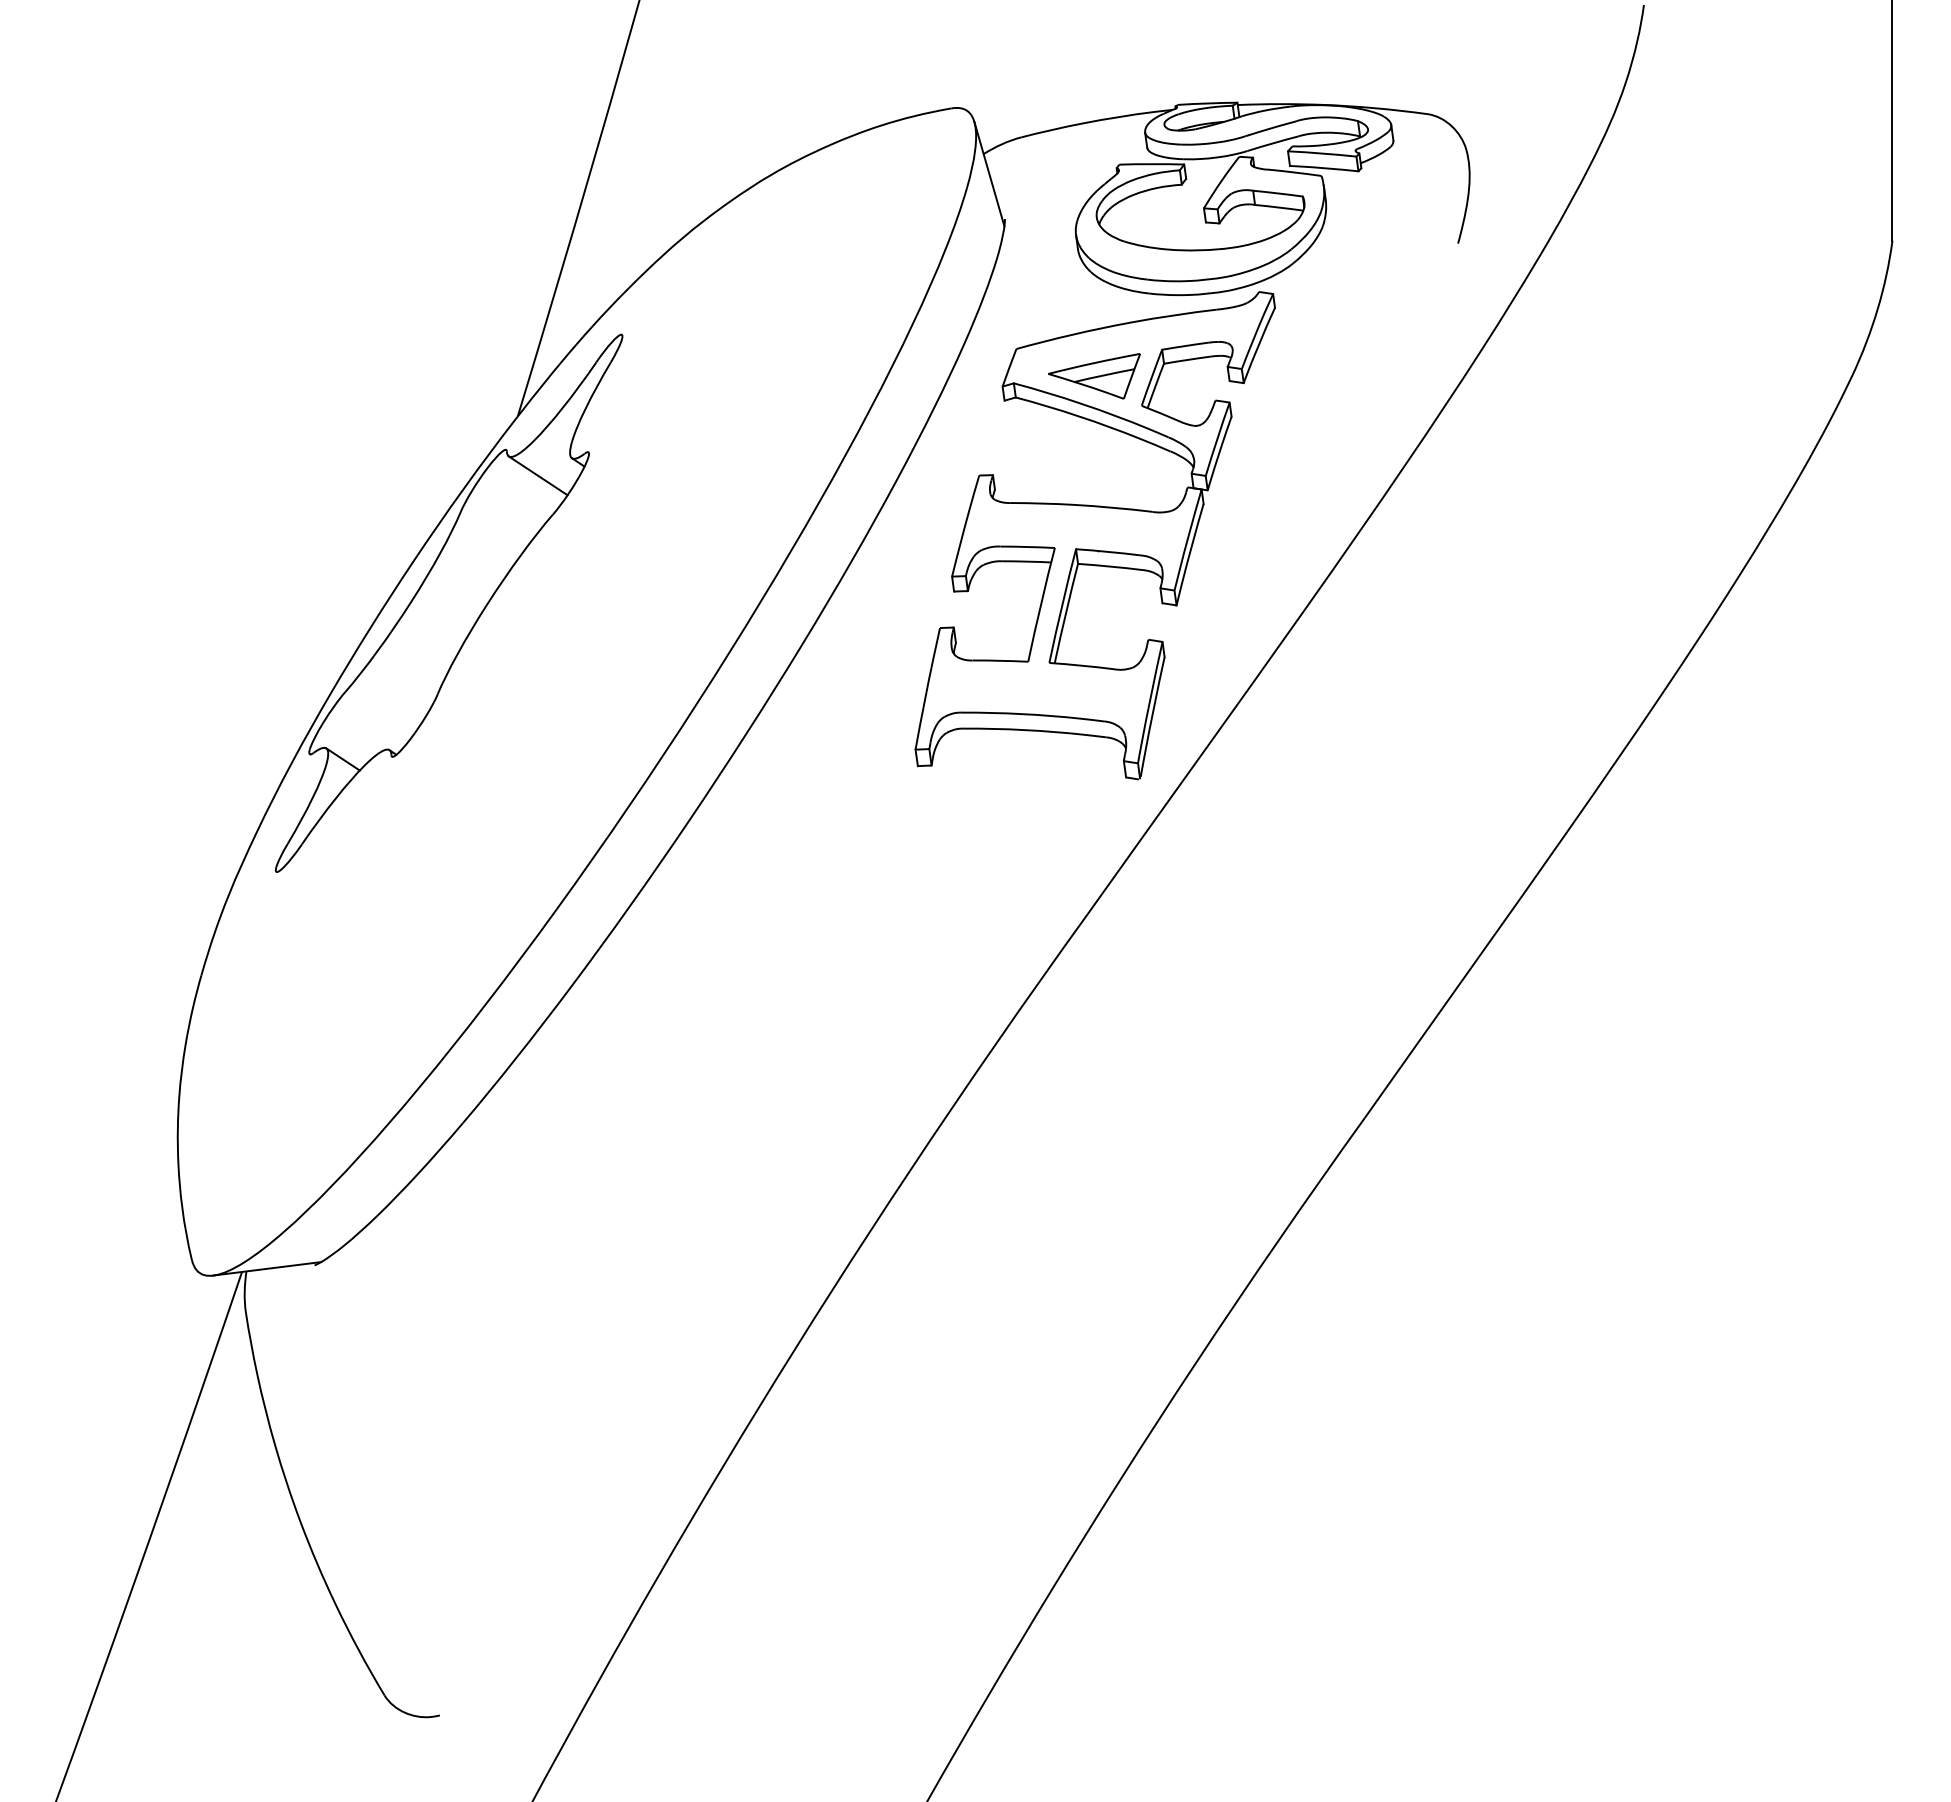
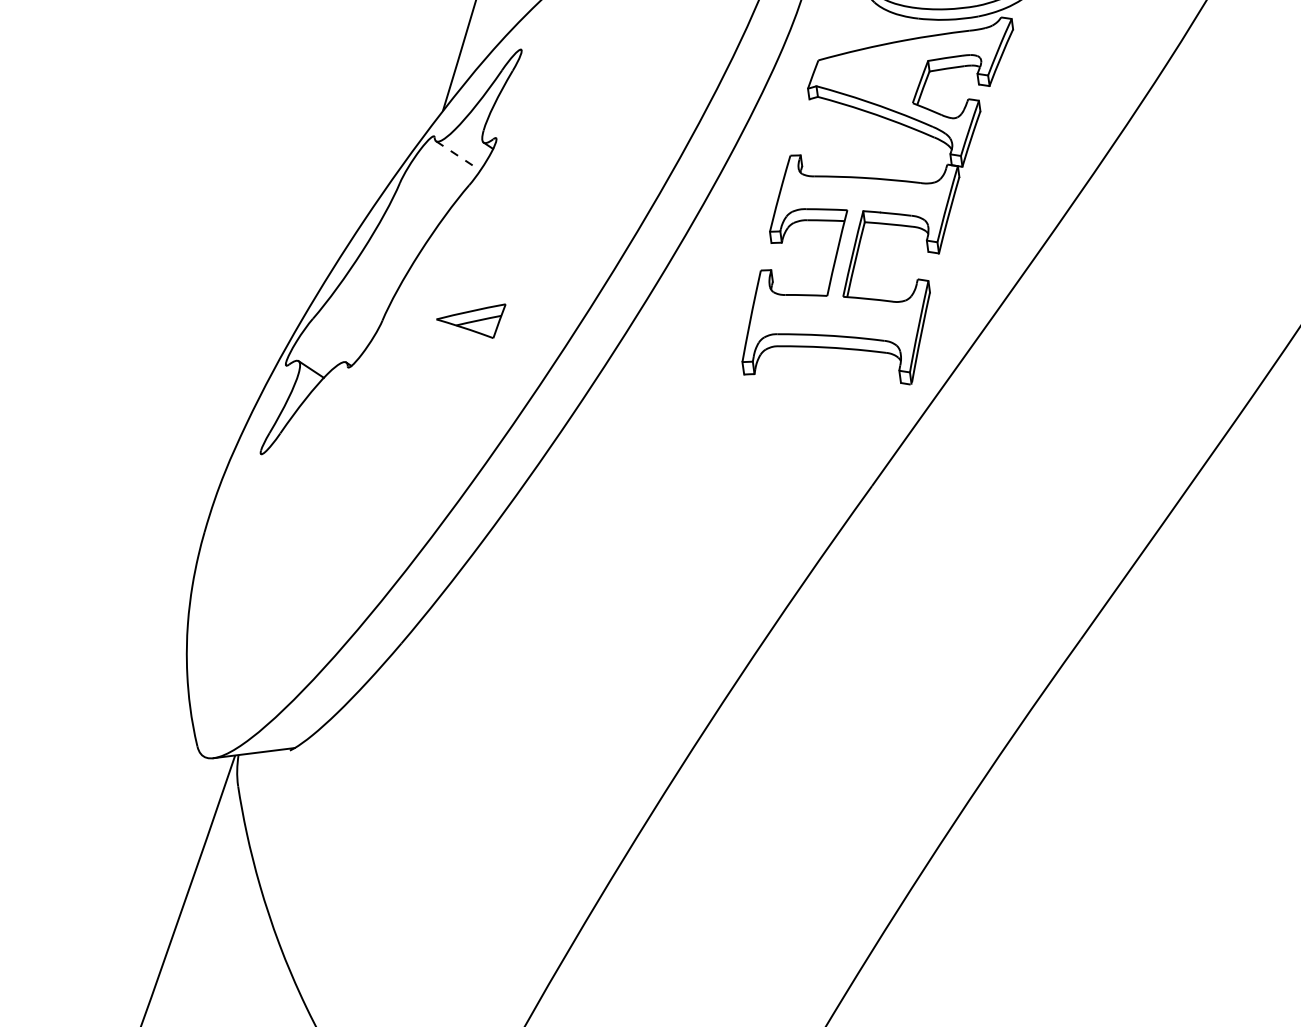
part: (1094, 376) -> (471, 321), moved
line: (538, 476) -> (458, 156), solid -> dashed

